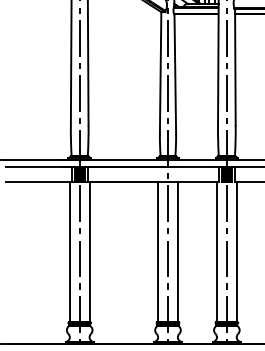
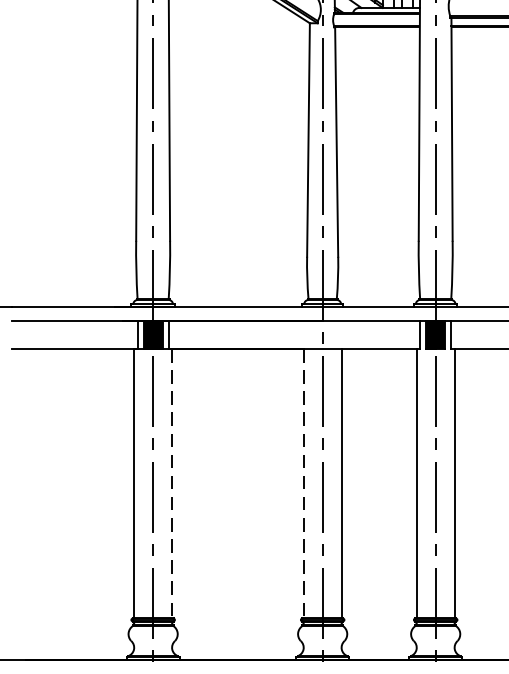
line: (89, 251) -> (171, 482), solid -> dashed
line: (158, 251) -> (304, 482), solid -> dashed

